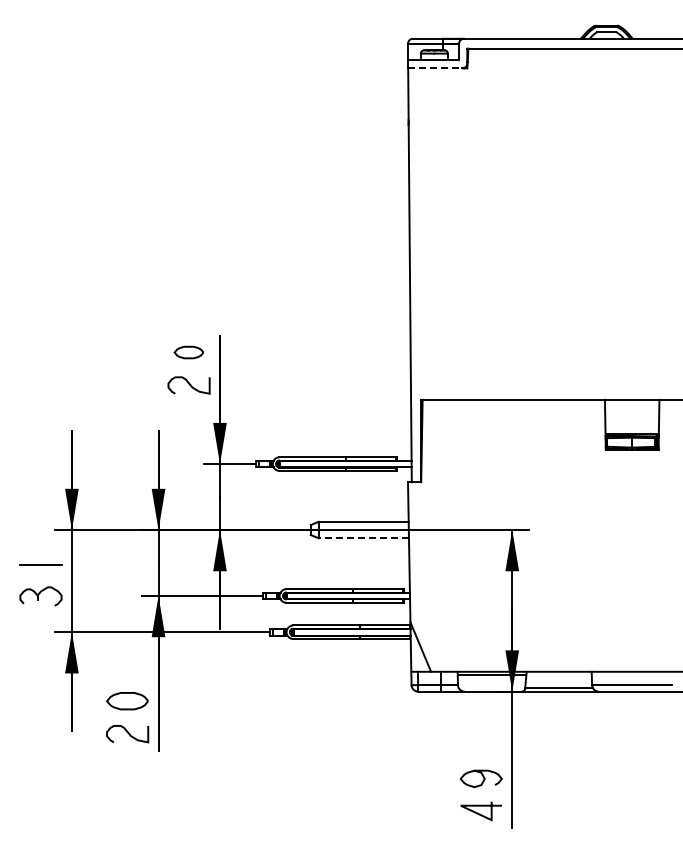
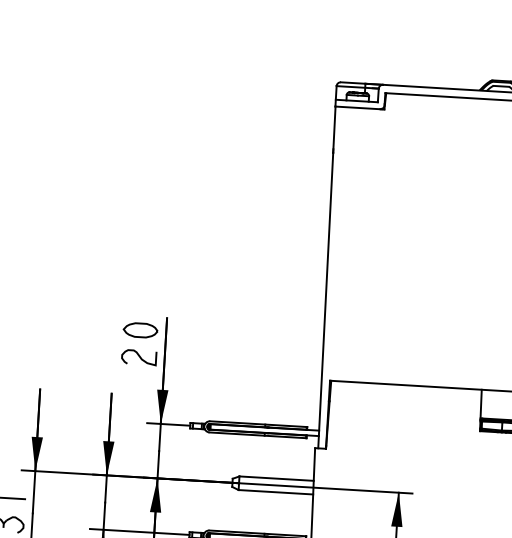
line: (435, 68) -> (358, 107), dashed -> solid
part: (188, 352) -> (140, 330), size x1.43
line: (363, 538) -> (275, 492), dashed -> solid

